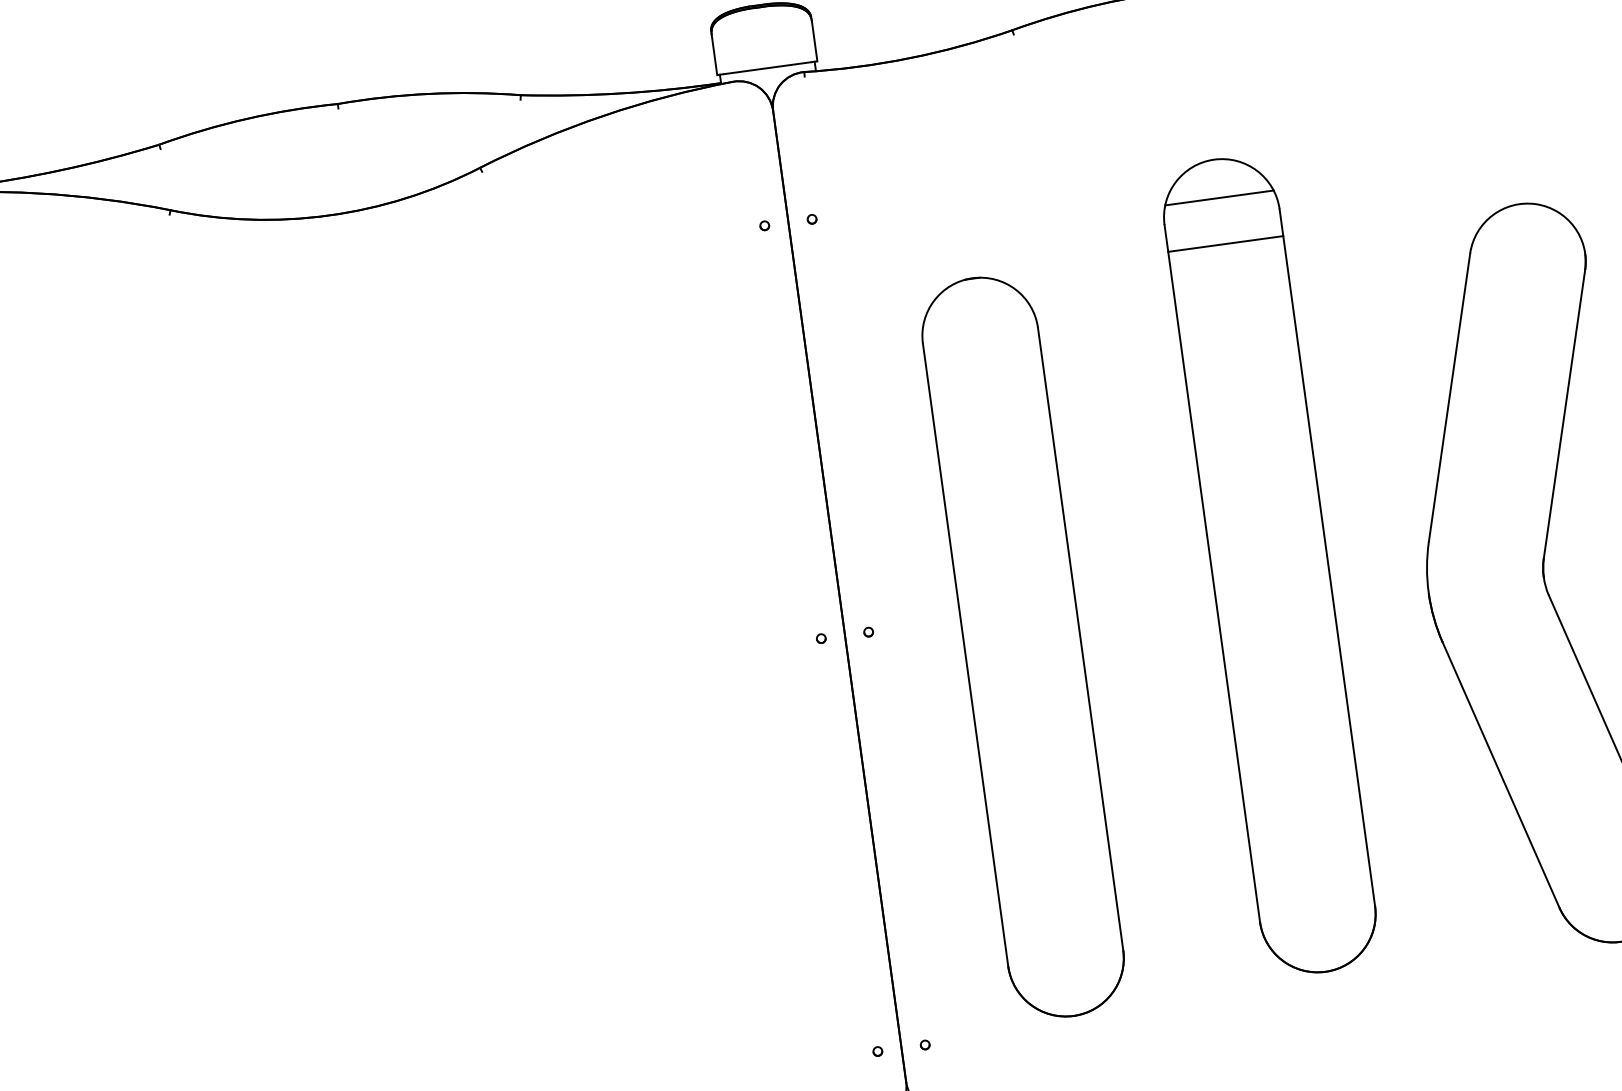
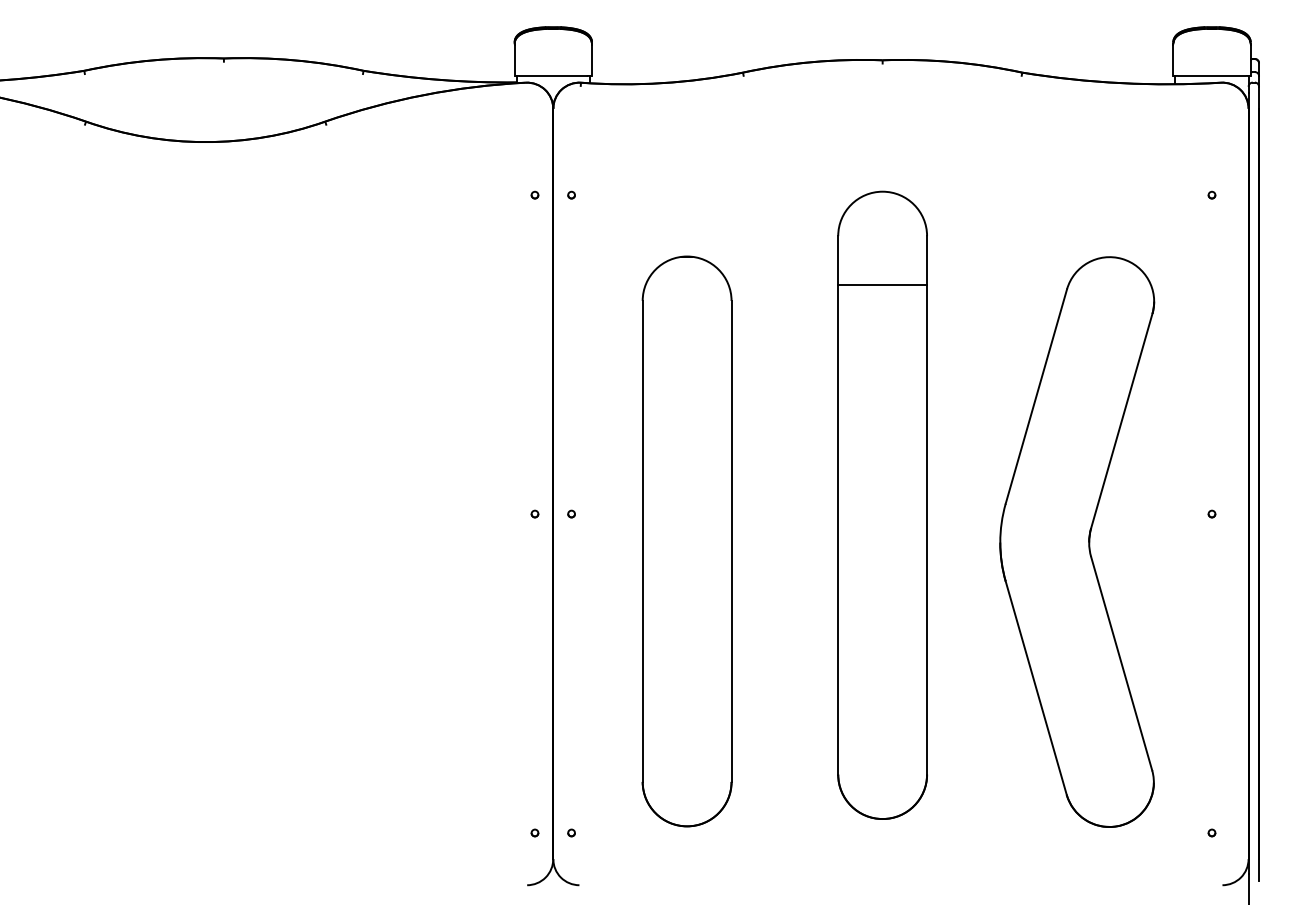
line: (1219, 198) -> (882, 221), removed
line: (1225, 243) -> (882, 284), moved

